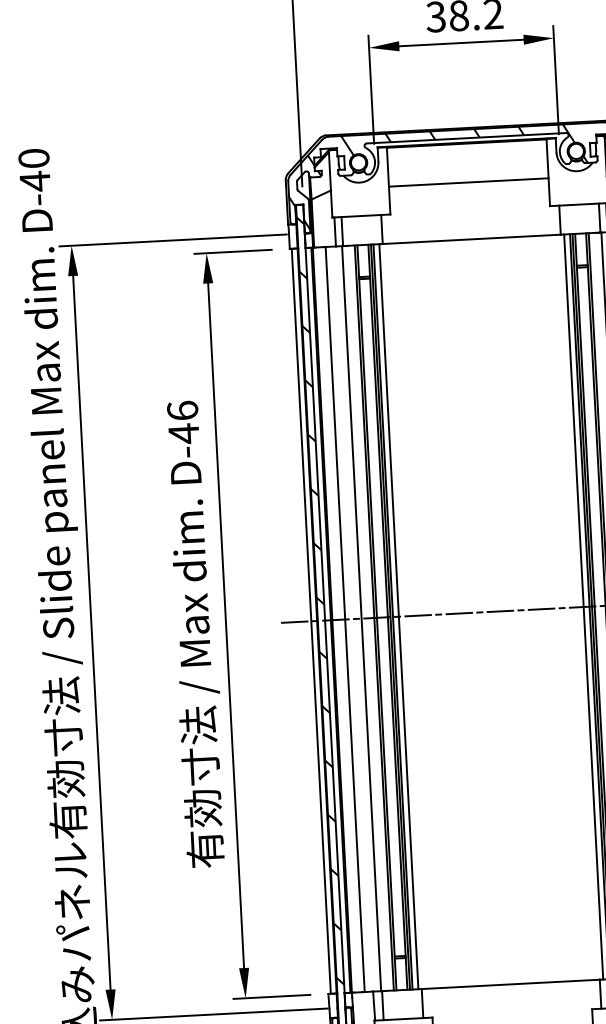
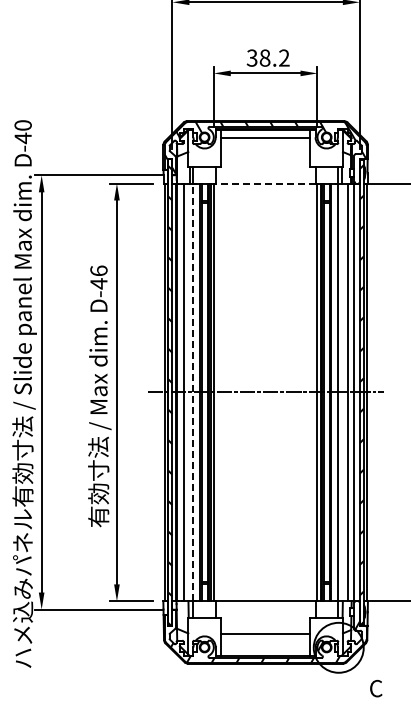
line: (468, 182) -> (265, 137), moved
line: (471, 239) -> (265, 183), solid -> dashed
line: (360, 618) -> (192, 392), solid -> dashed

